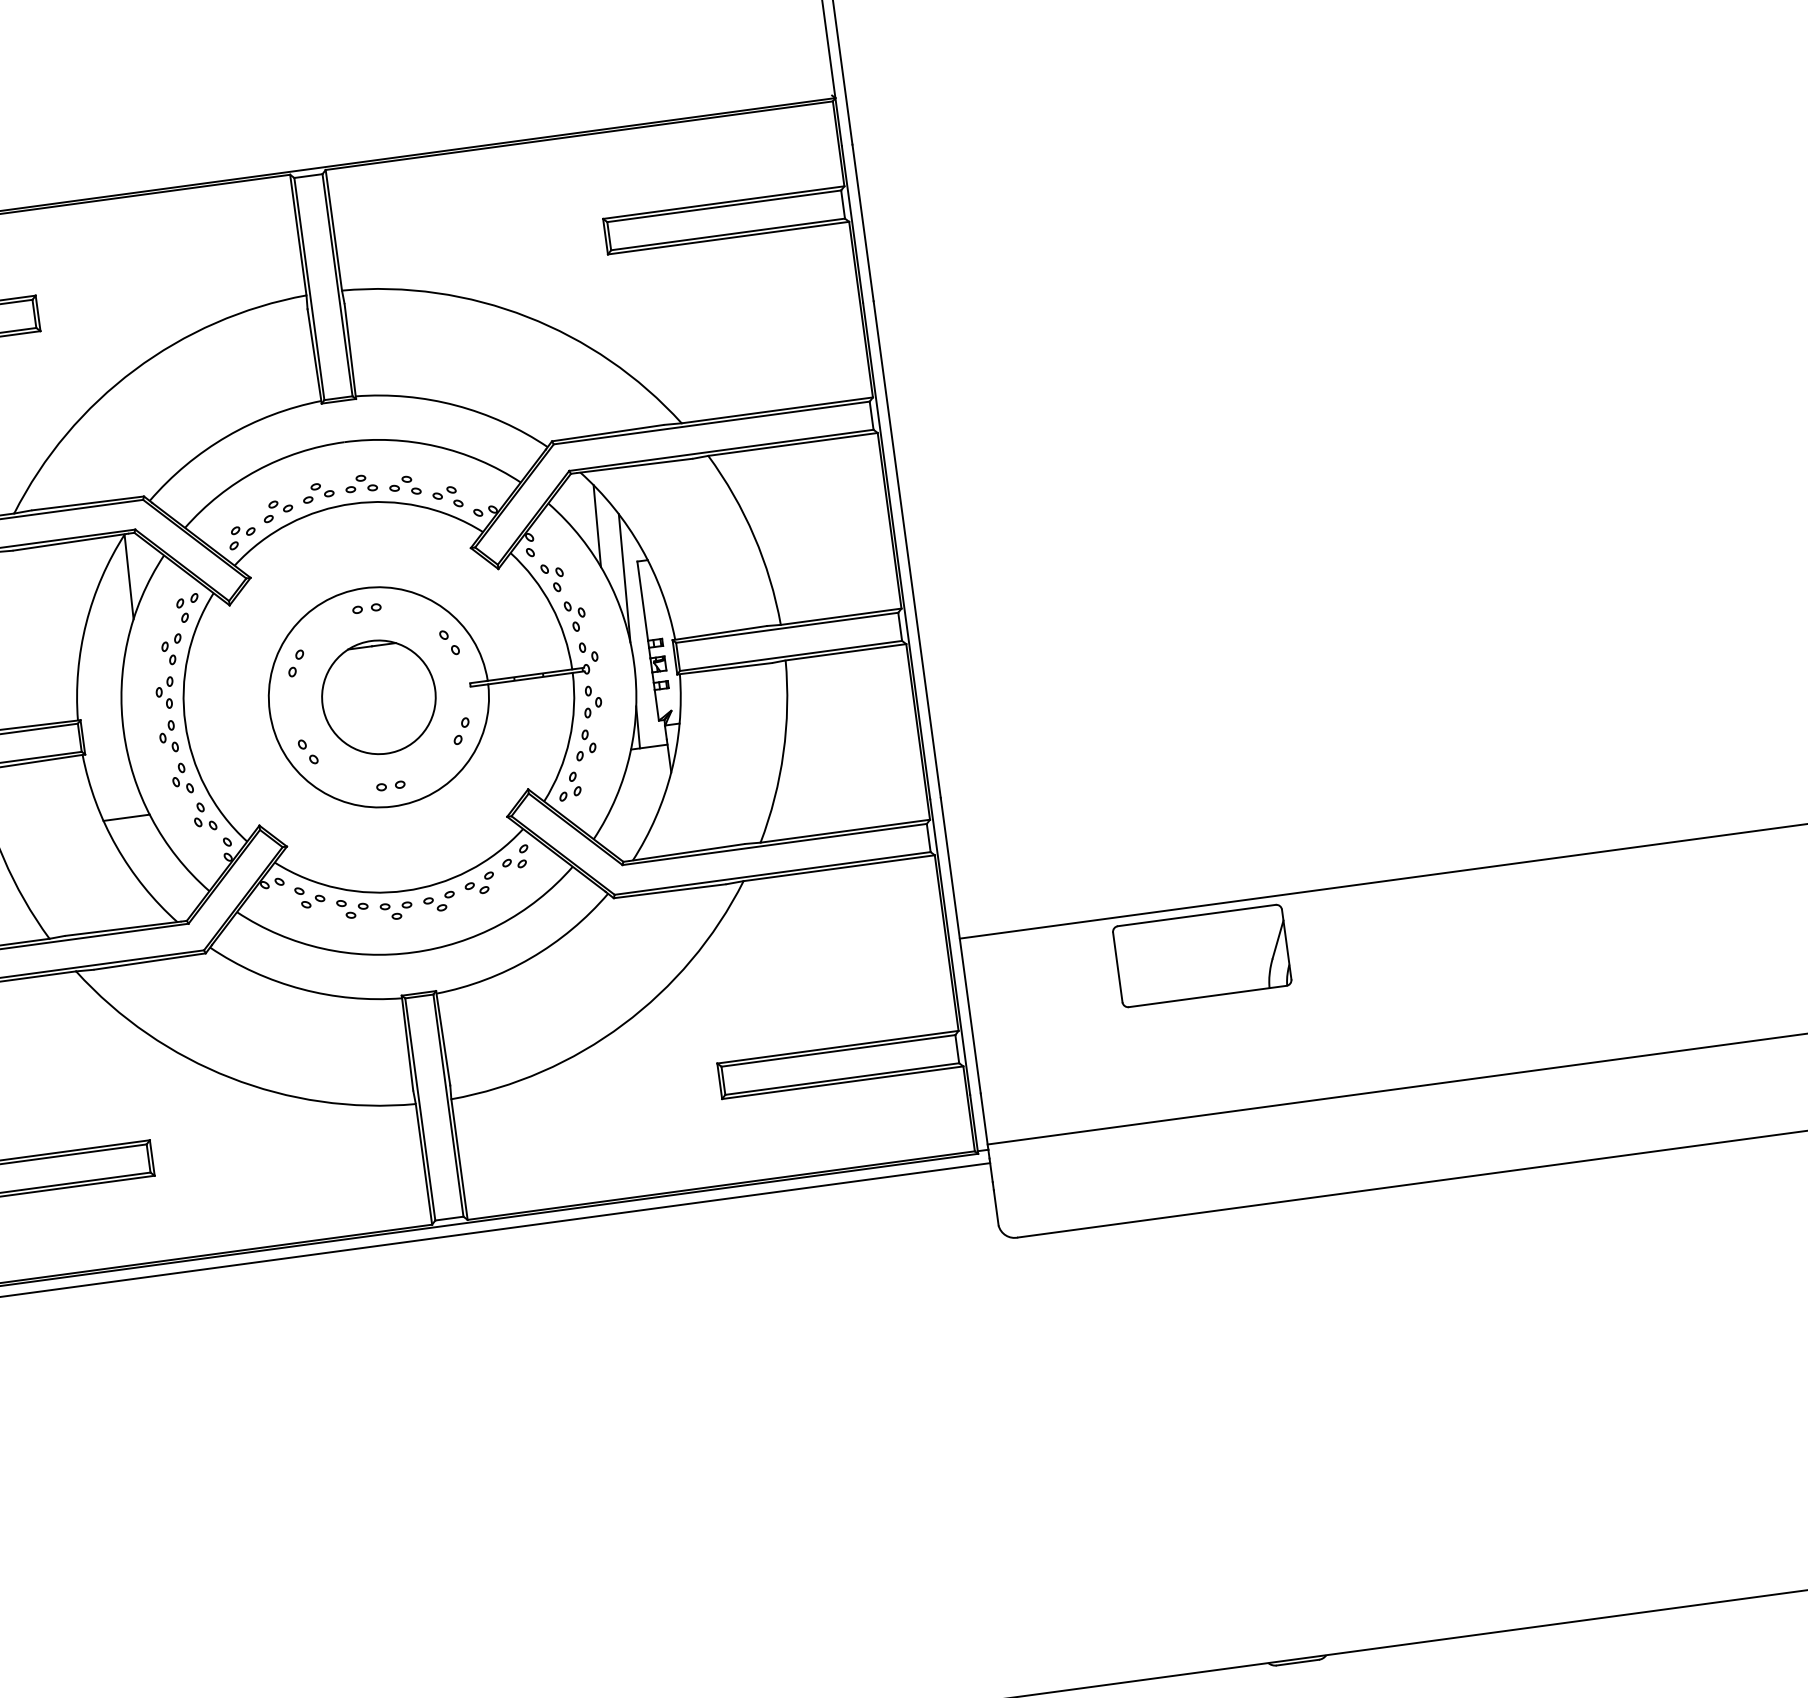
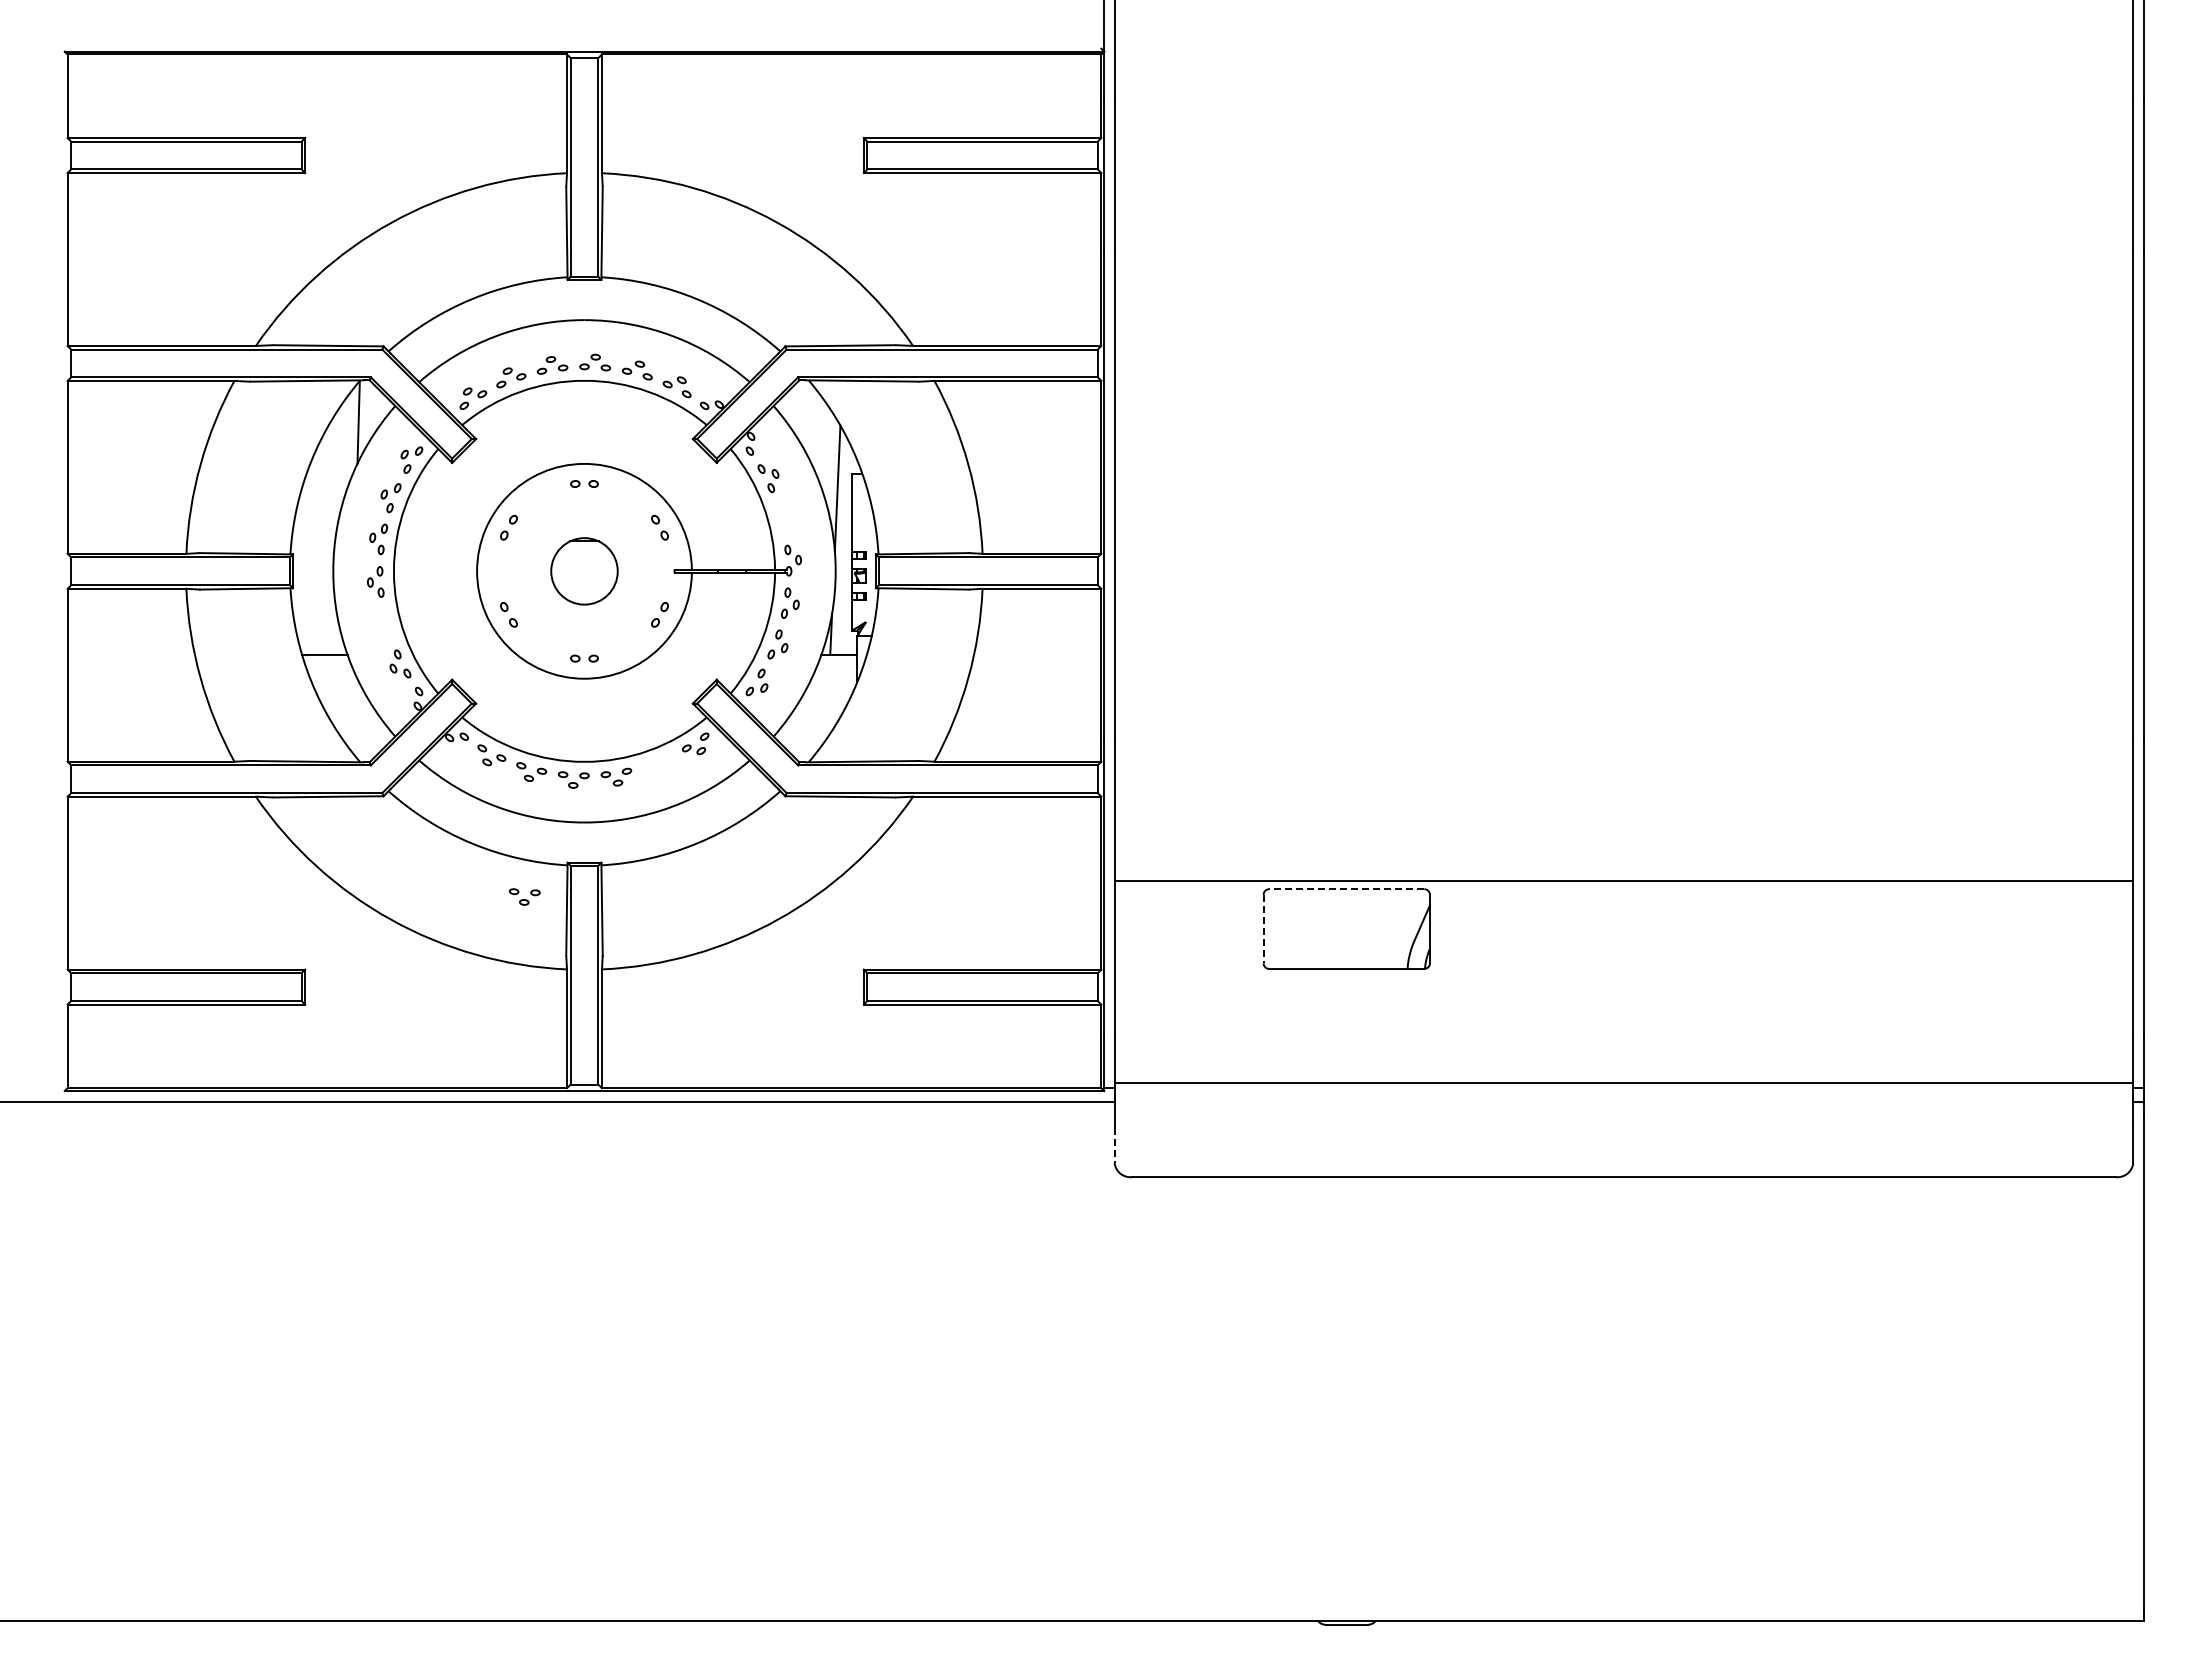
line: (596, 526) -> (817, 434), removed
part: (575, 616) -> (785, 518), removed
part: (378, 697) -> (584, 571), size x0.6
part: (181, 777) -> (383, 623), removed
part: (479, 883) -> (657, 764), removed
line: (1196, 915) -> (1346, 889), solid -> dashed
line: (1117, 967) -> (1263, 929), solid -> dashed
part: (362, 1035) -> (524, 896), added
line: (996, 1208) -> (1114, 1146), solid -> dashed

